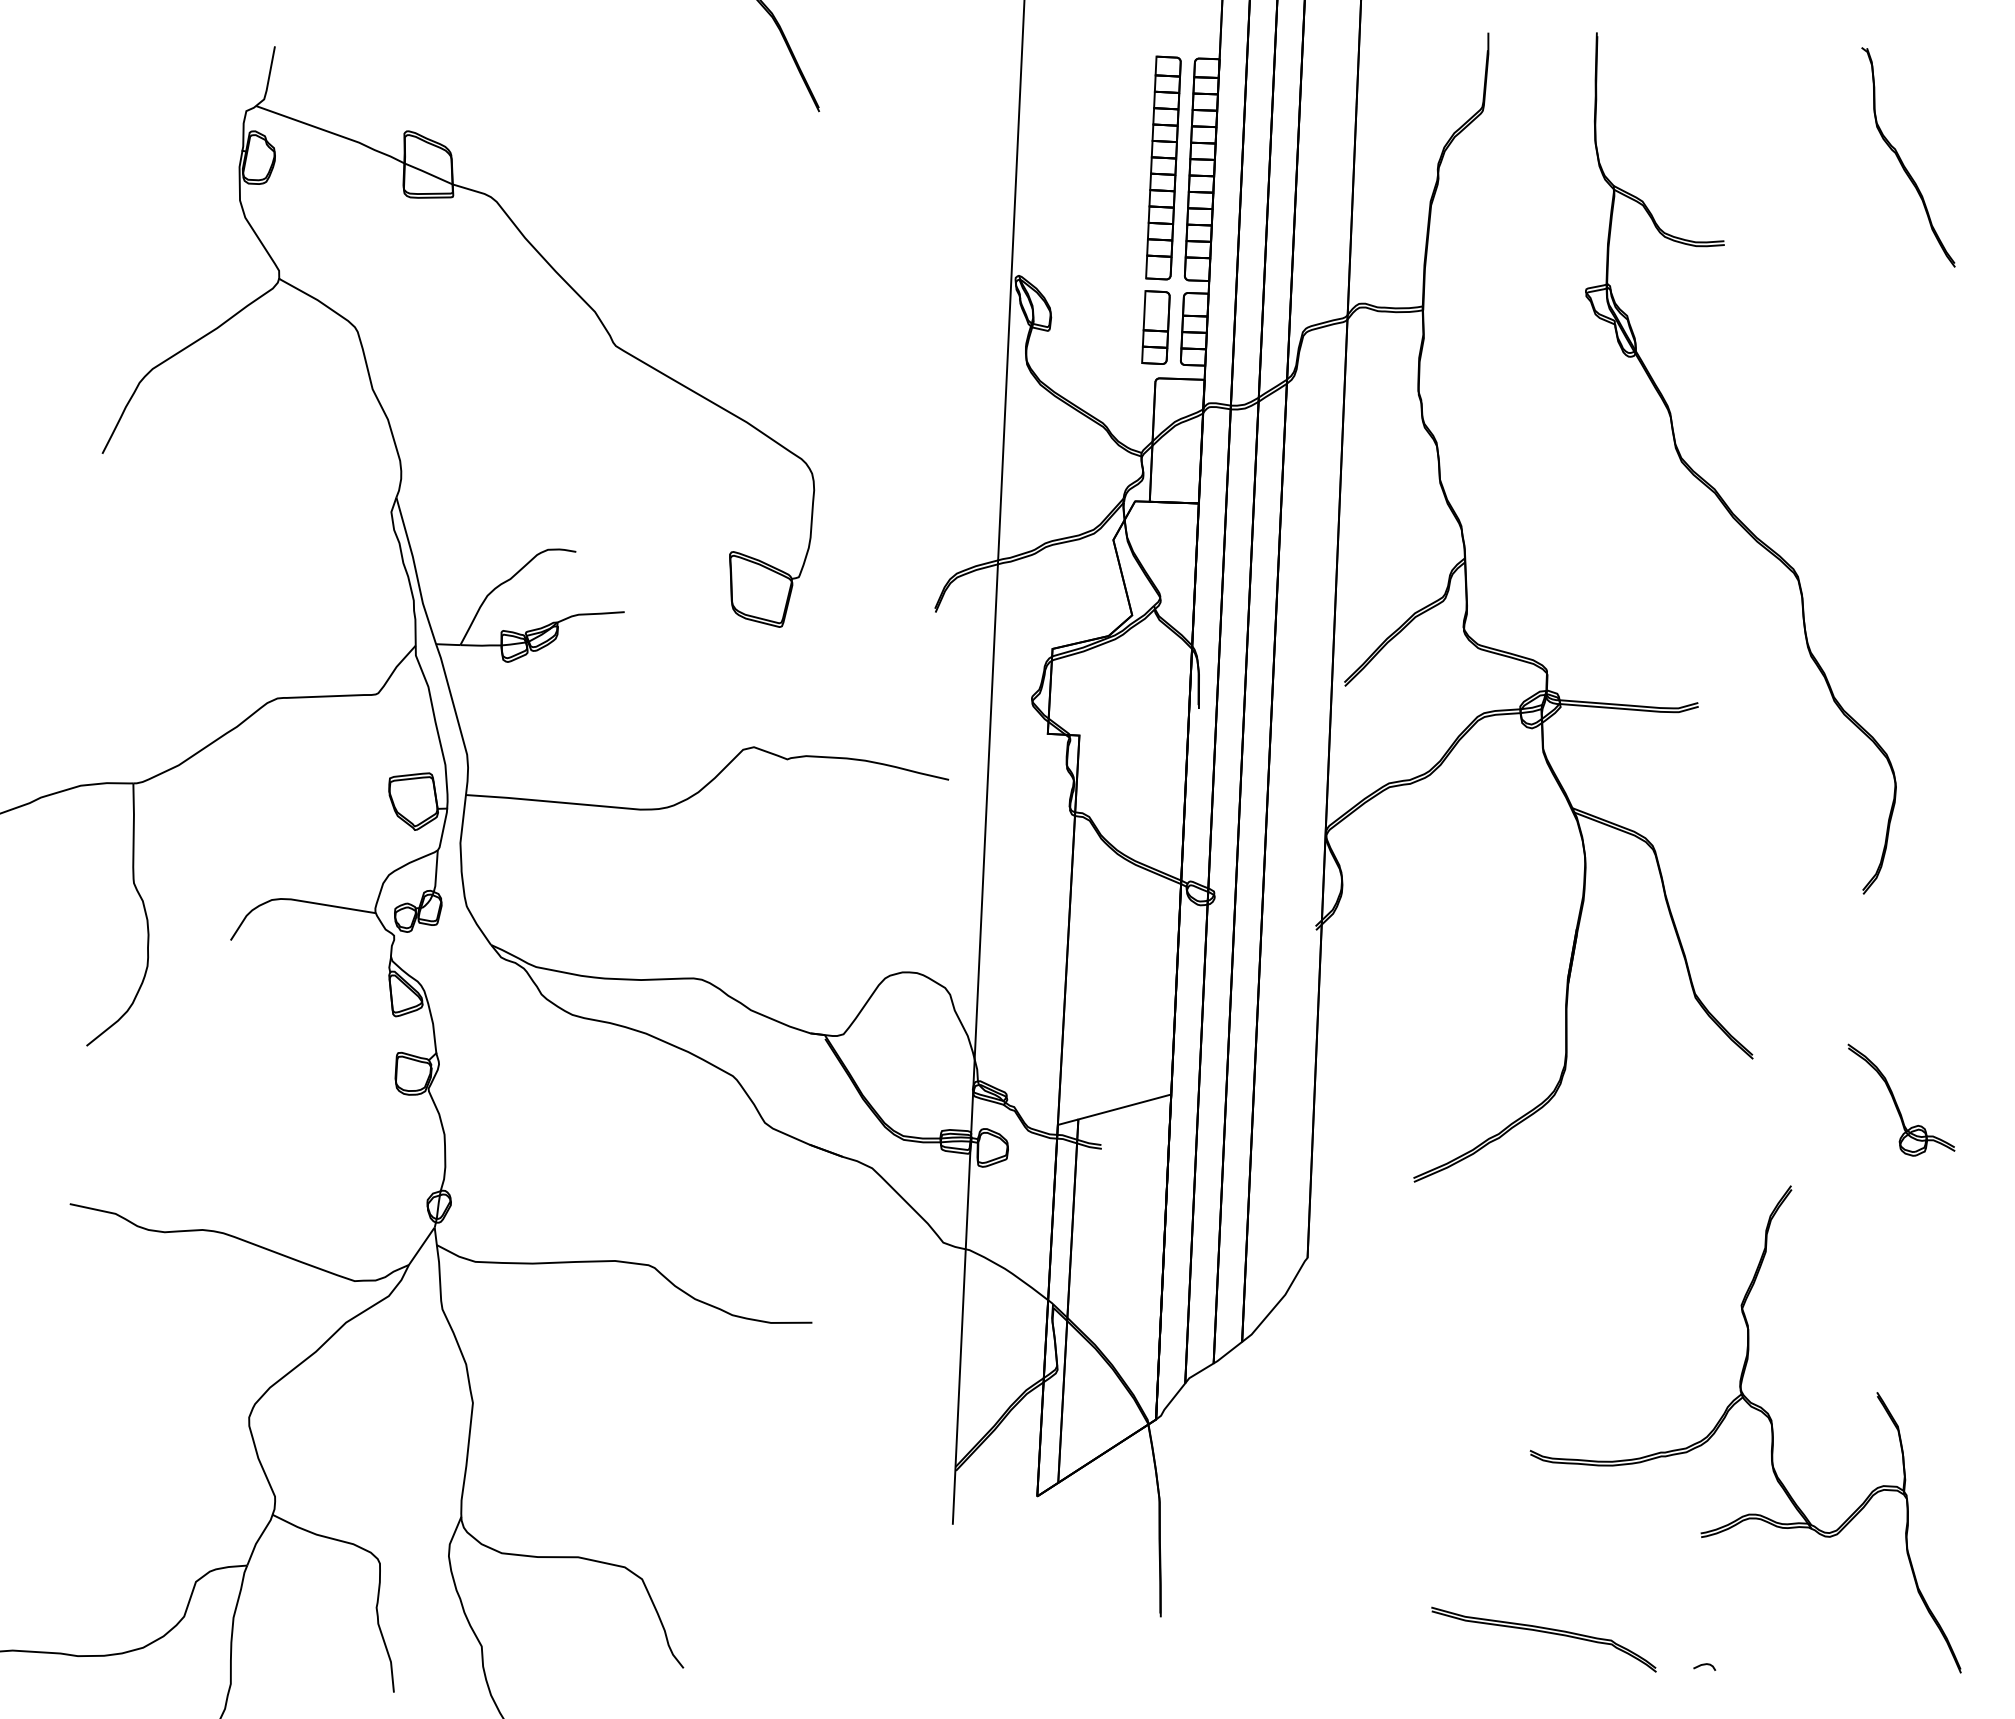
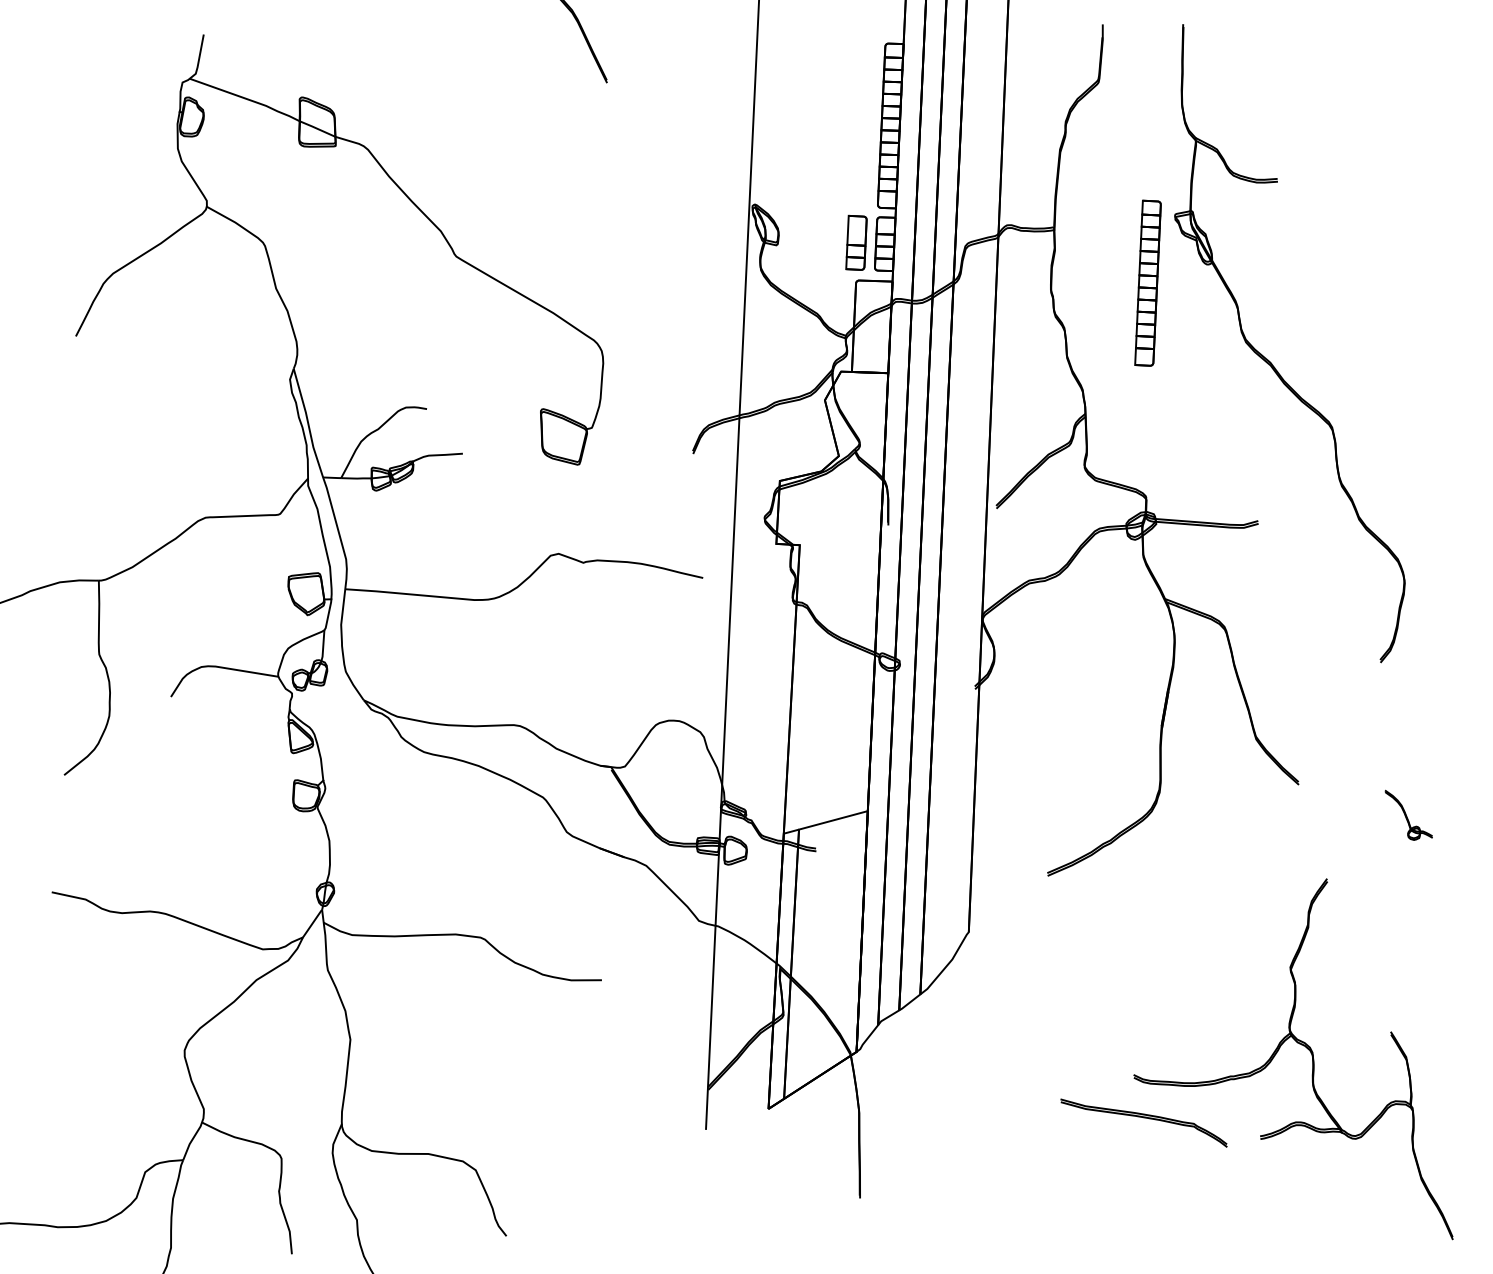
part: (1902, 160) -> (1409, 119), removed
part: (1163, 167) -> (1148, 282), moved
part: (1901, 1099) -> (1408, 814), size x0.6
part: (1546, 1633) -> (1145, 1118), moved
curve: (1704, 1665) -> (1262, 1234), removed

